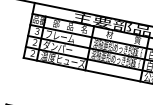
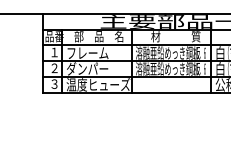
text: (37, 31) -> (54, 52), ３ -> １
text: (32, 53) -> (54, 84), ２ -> ３

